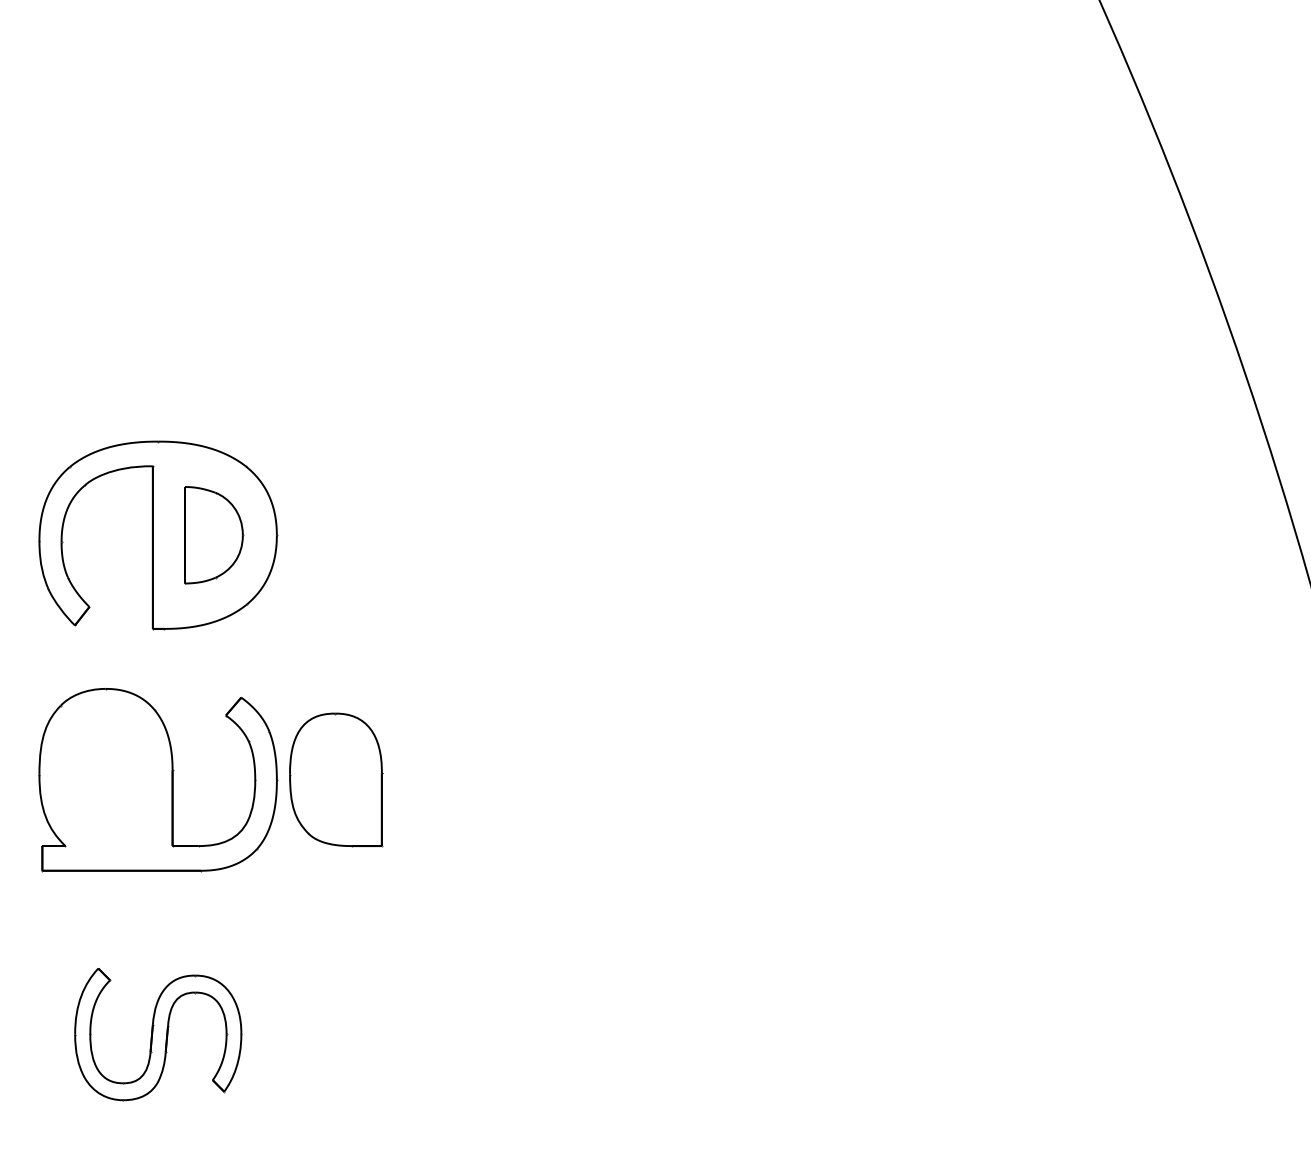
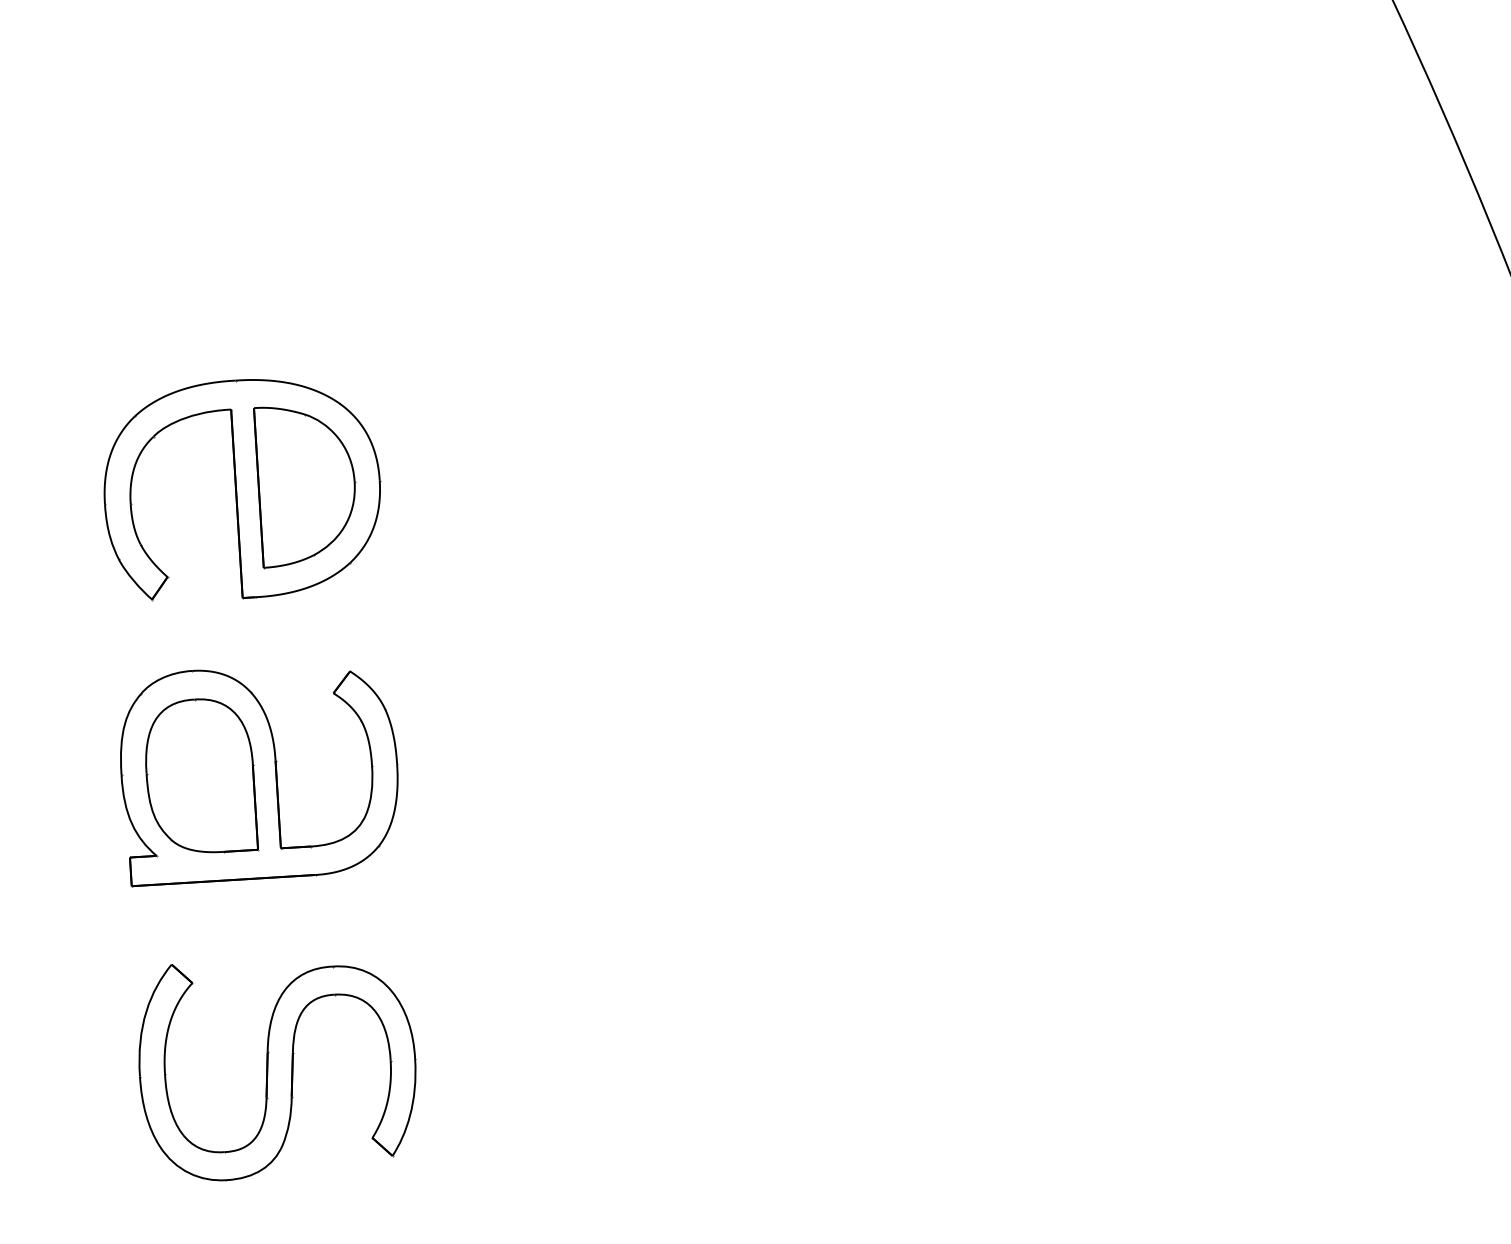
part: (213, 535) -> (306, 485), size x1.43
part: (336, 779) -> (200, 775), moved
part: (158, 1034) -> (277, 1067), size x1.43

